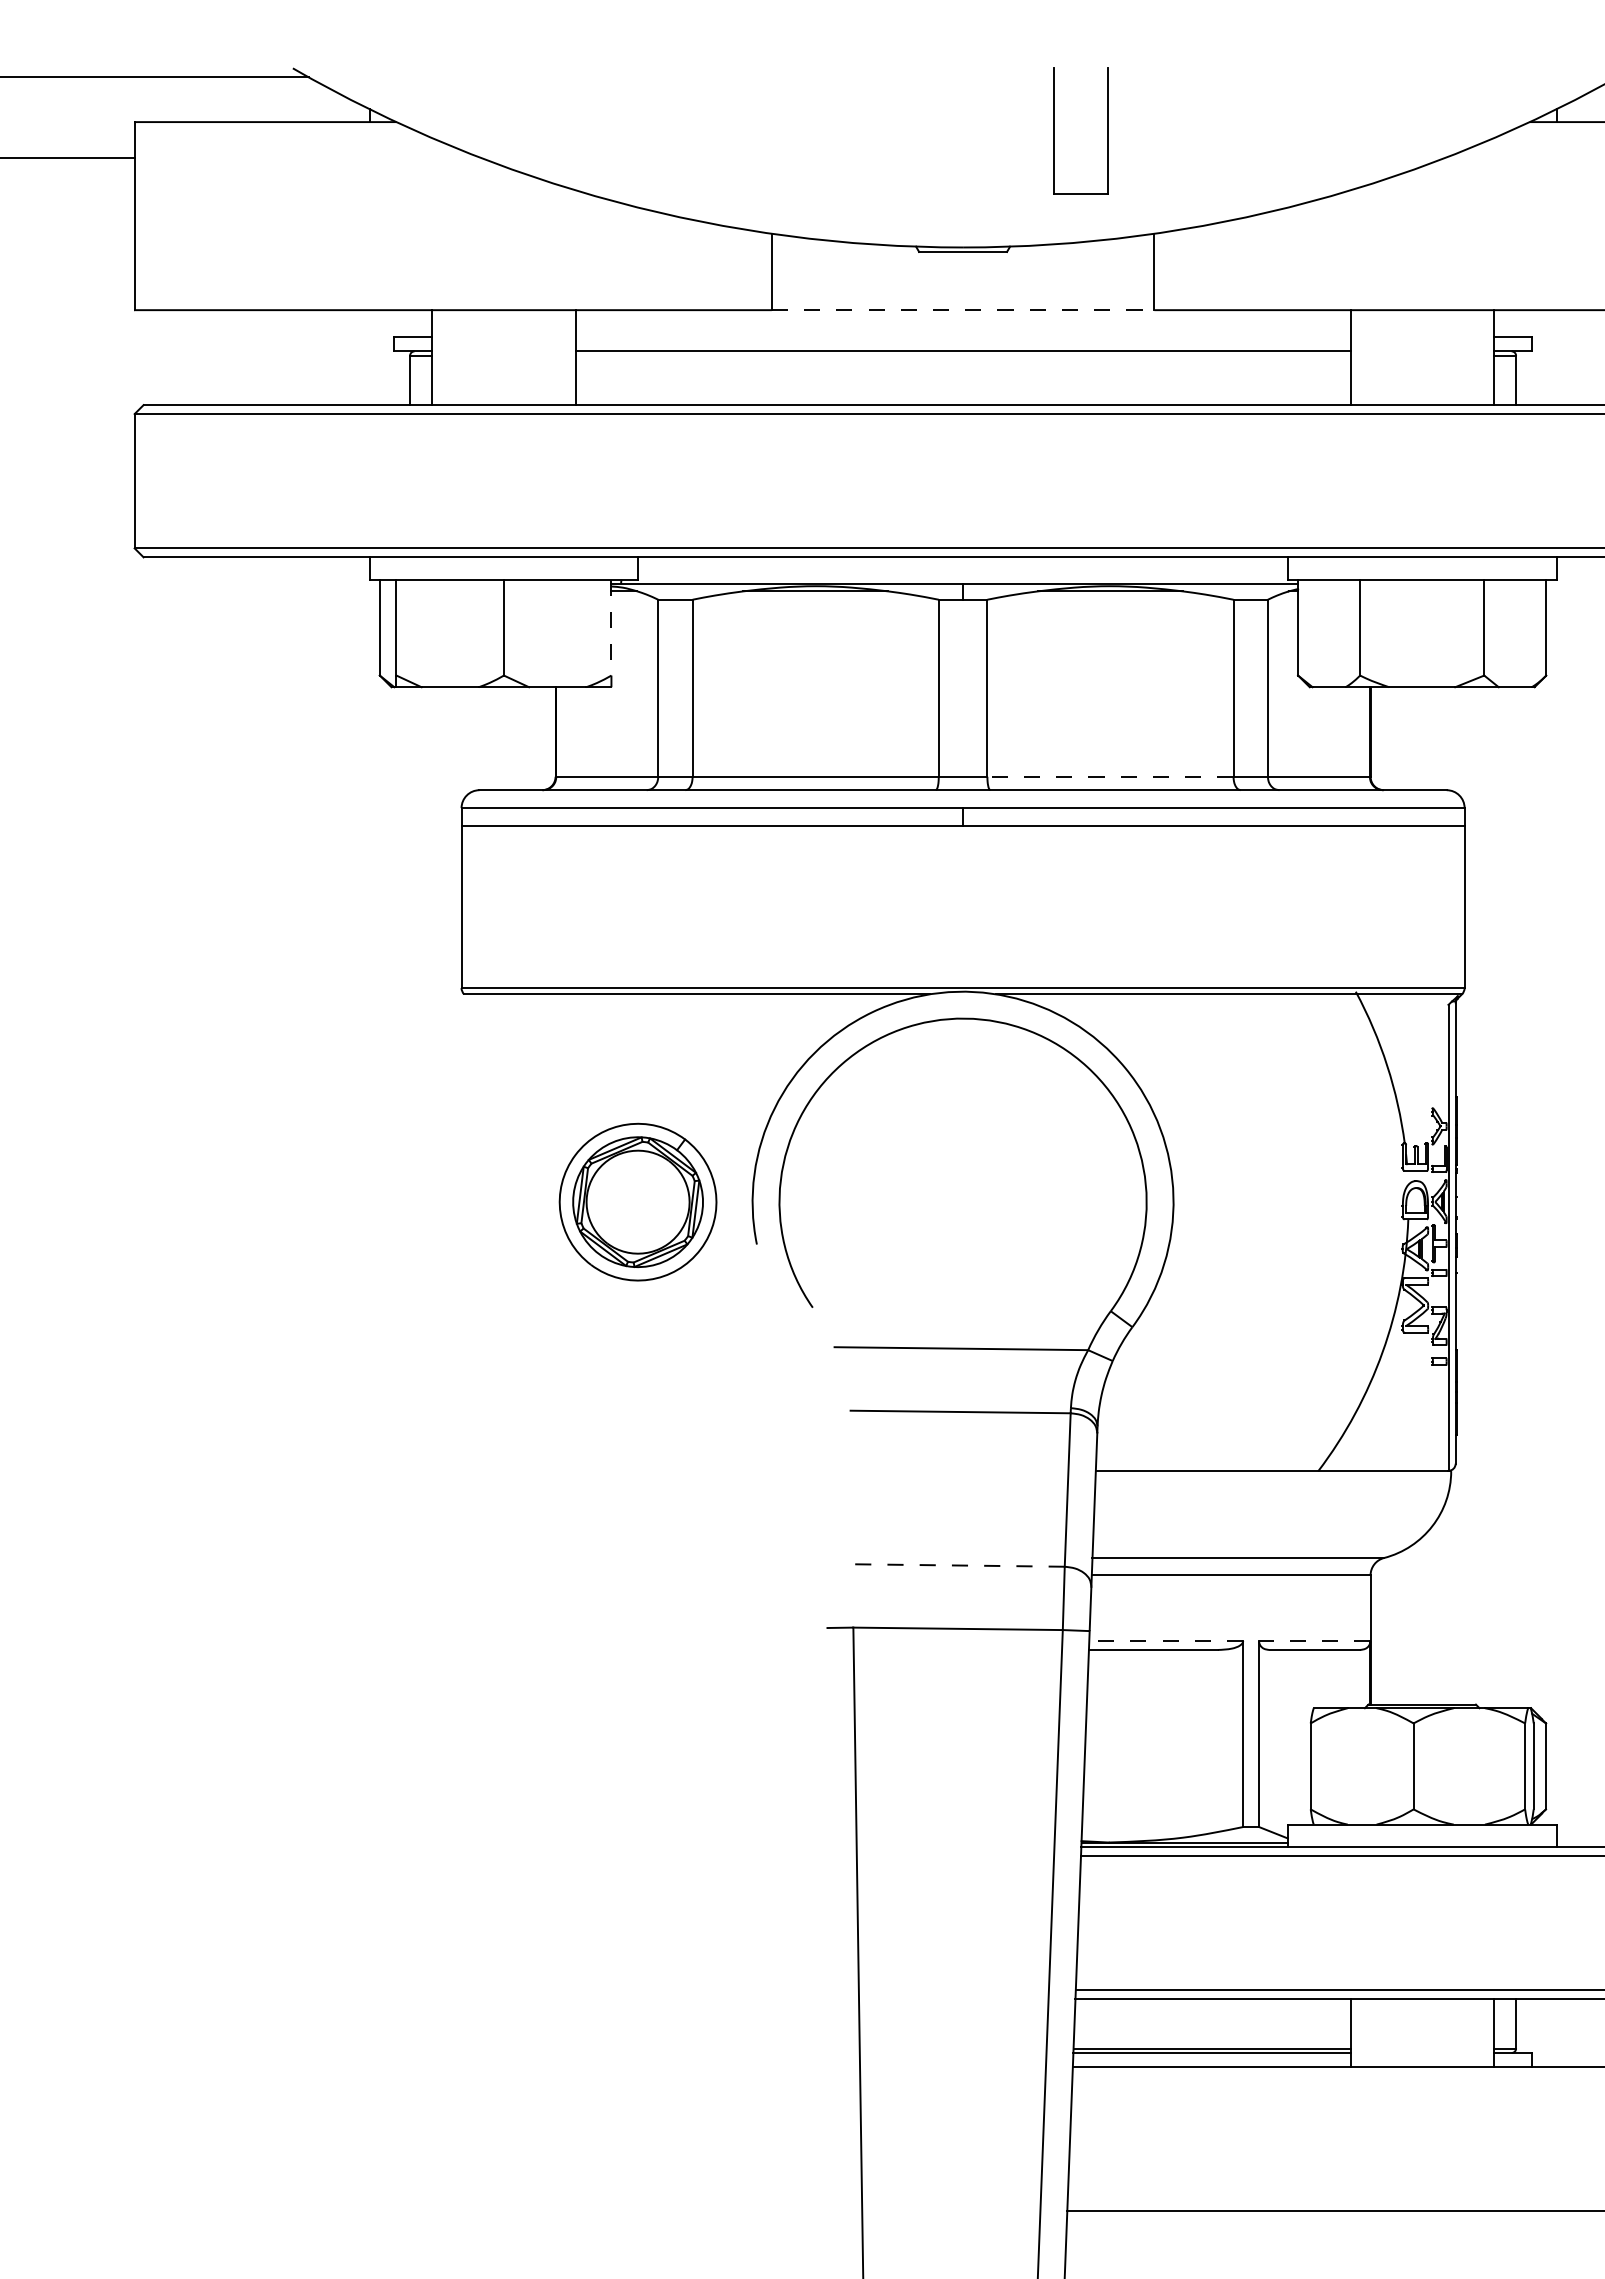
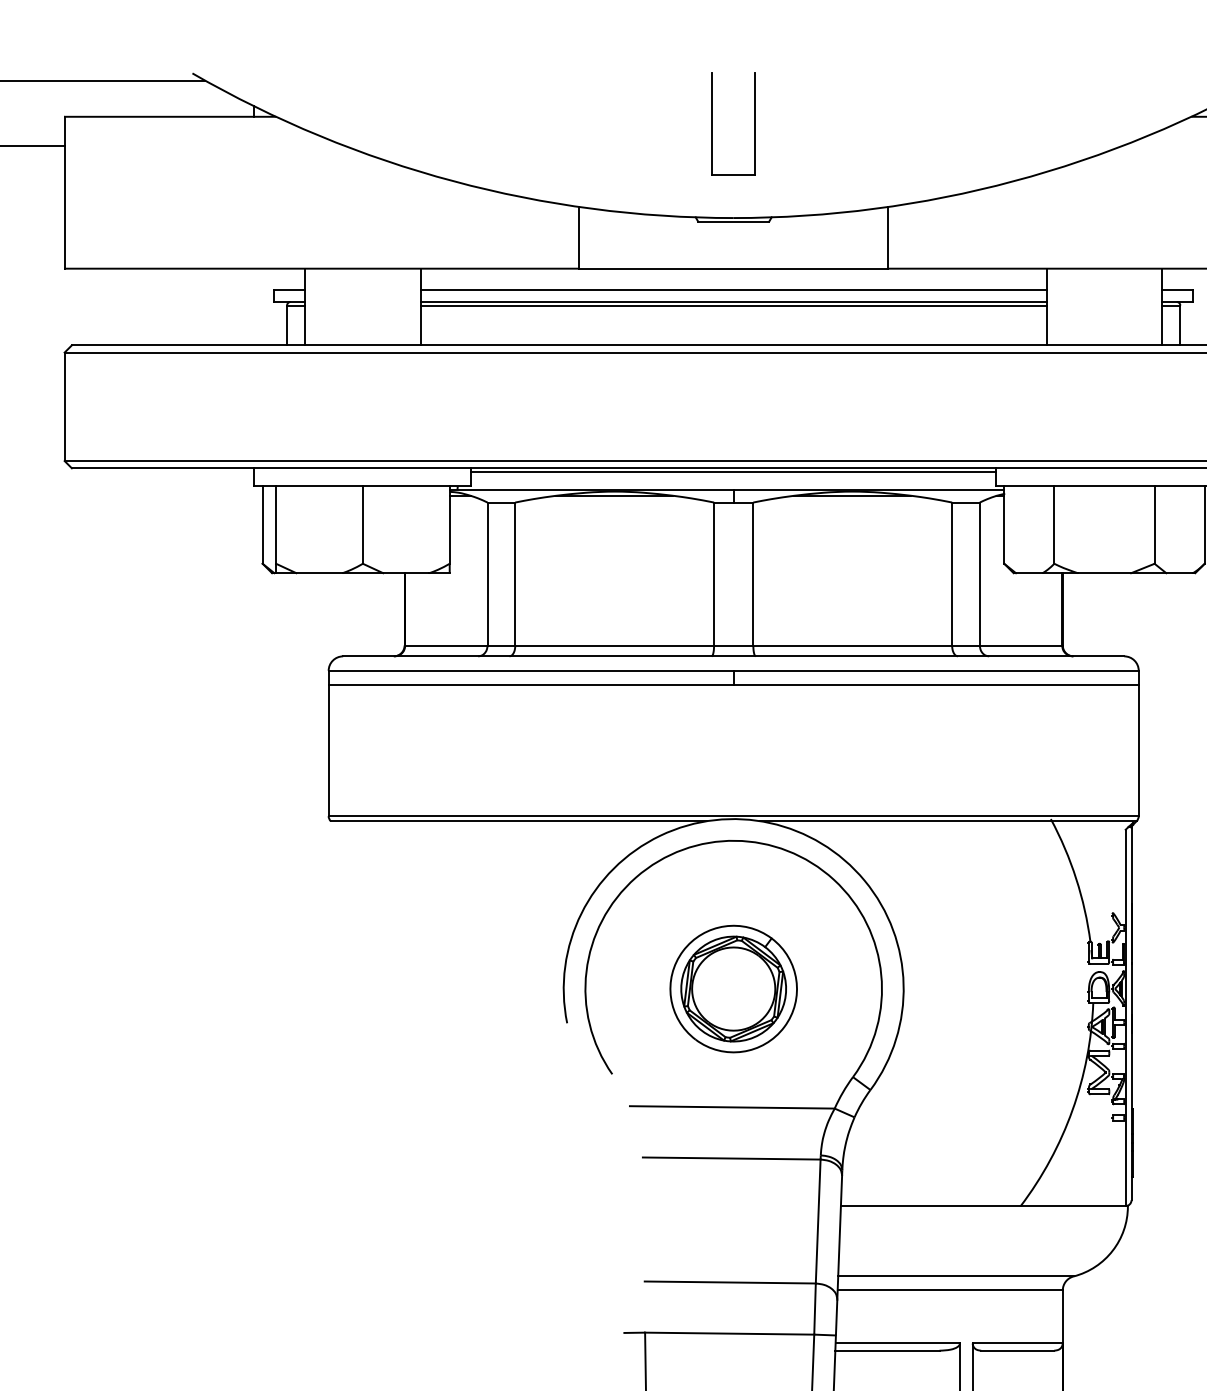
part: (1054, 130) -> (712, 123), moved
line: (963, 310) -> (734, 268), dashed -> solid
line: (962, 337) -> (733, 290), added
line: (962, 355) -> (733, 305), added
line: (962, 561) -> (733, 471), added
line: (611, 627) -> (449, 524), dashed -> solid
line: (1109, 776) -> (851, 645), dashed -> solid
part: (637, 1201) -> (733, 988), moved
line: (958, 1565) -> (730, 1282), dashed -> solid
line: (1166, 1641) -> (897, 1343), dashed -> solid
line: (1314, 1641) -> (1017, 1343), dashed -> solid

